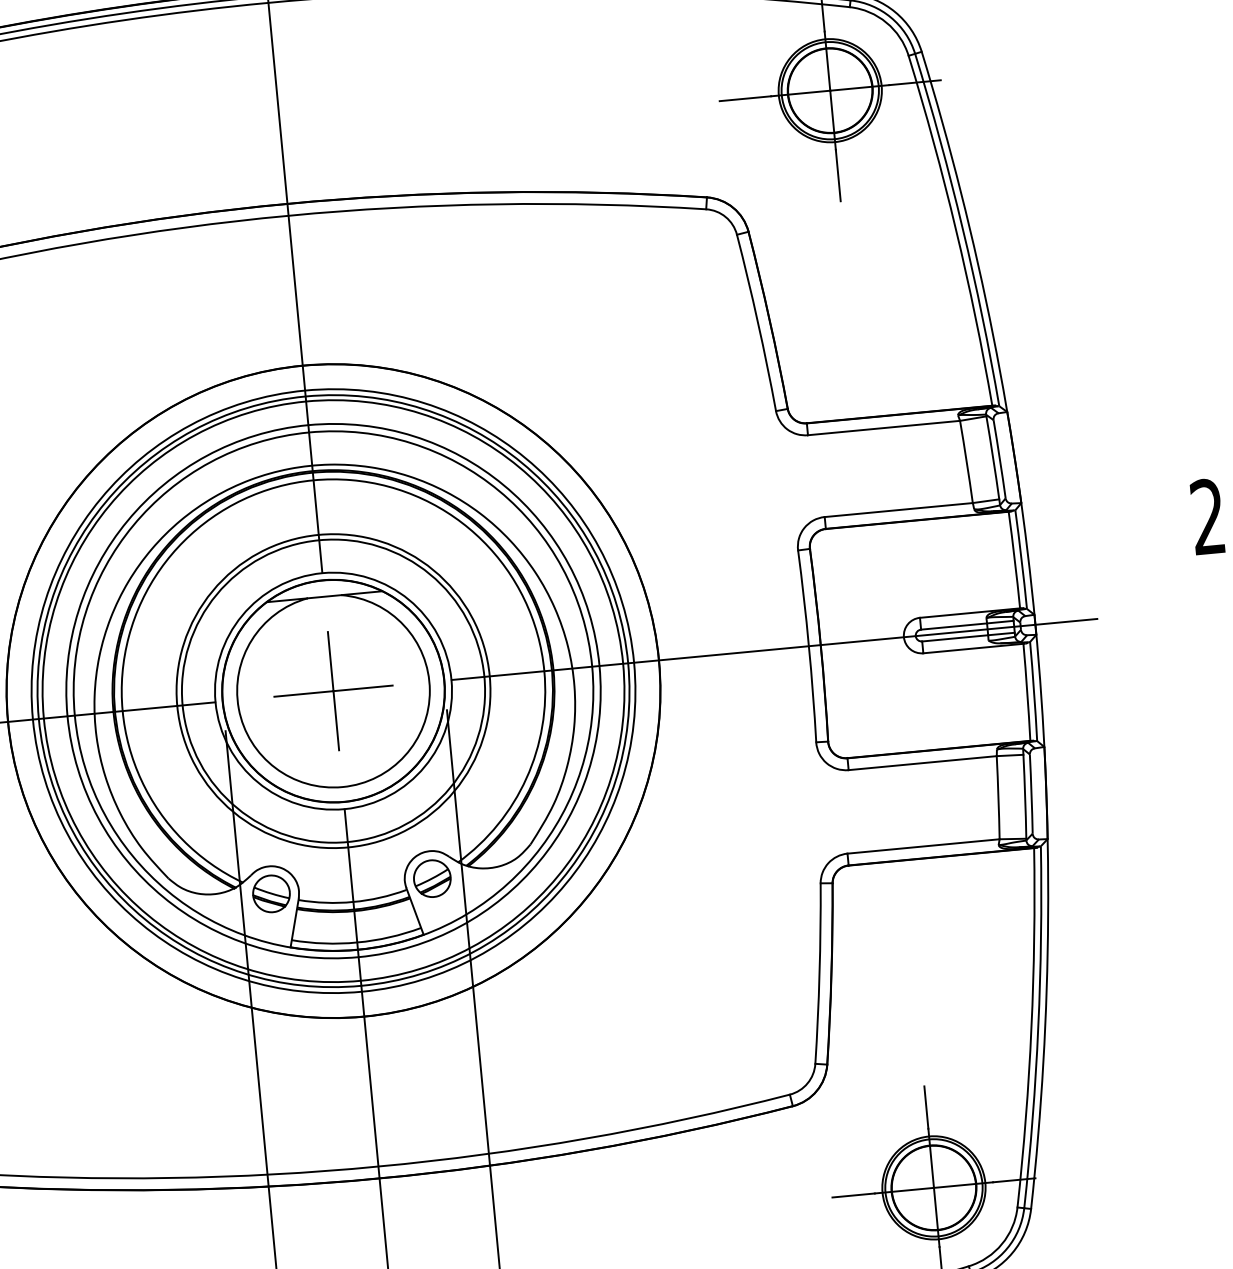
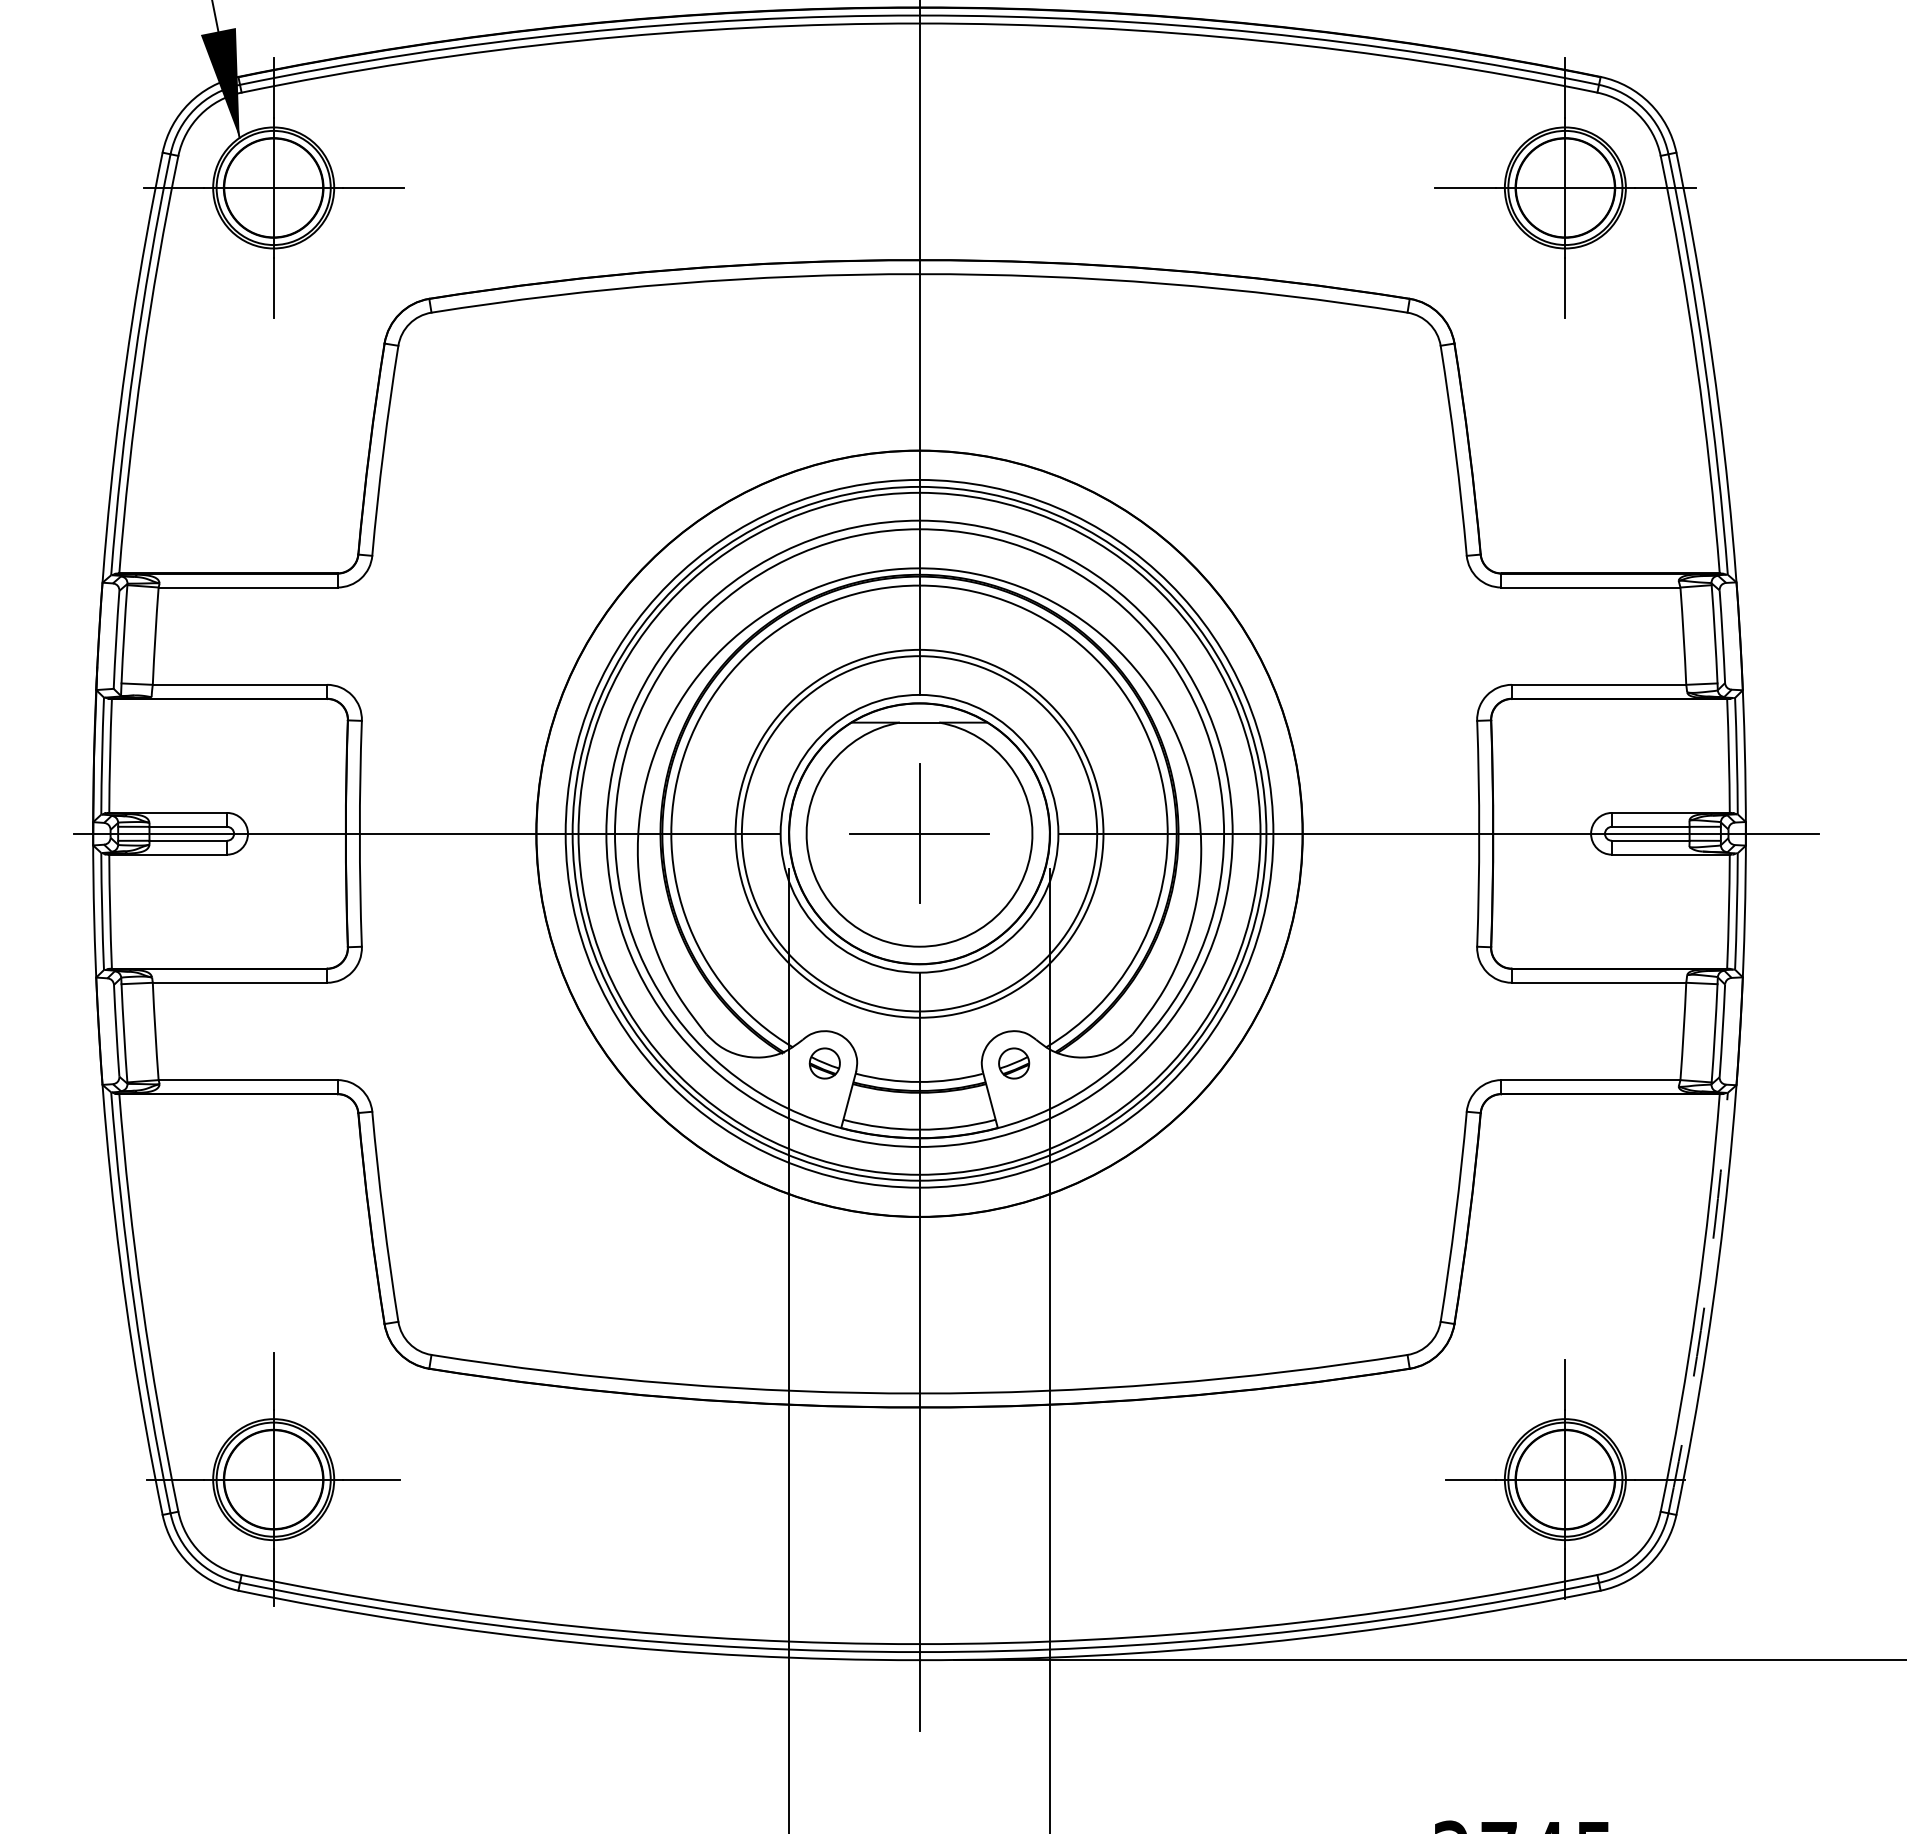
part: (431, 878) -> (1013, 1063), size x0.7
part: (271, 893) -> (824, 1063), size x0.7
arc: (1038, 1027) -> (1704, 1304), solid -> dashed

